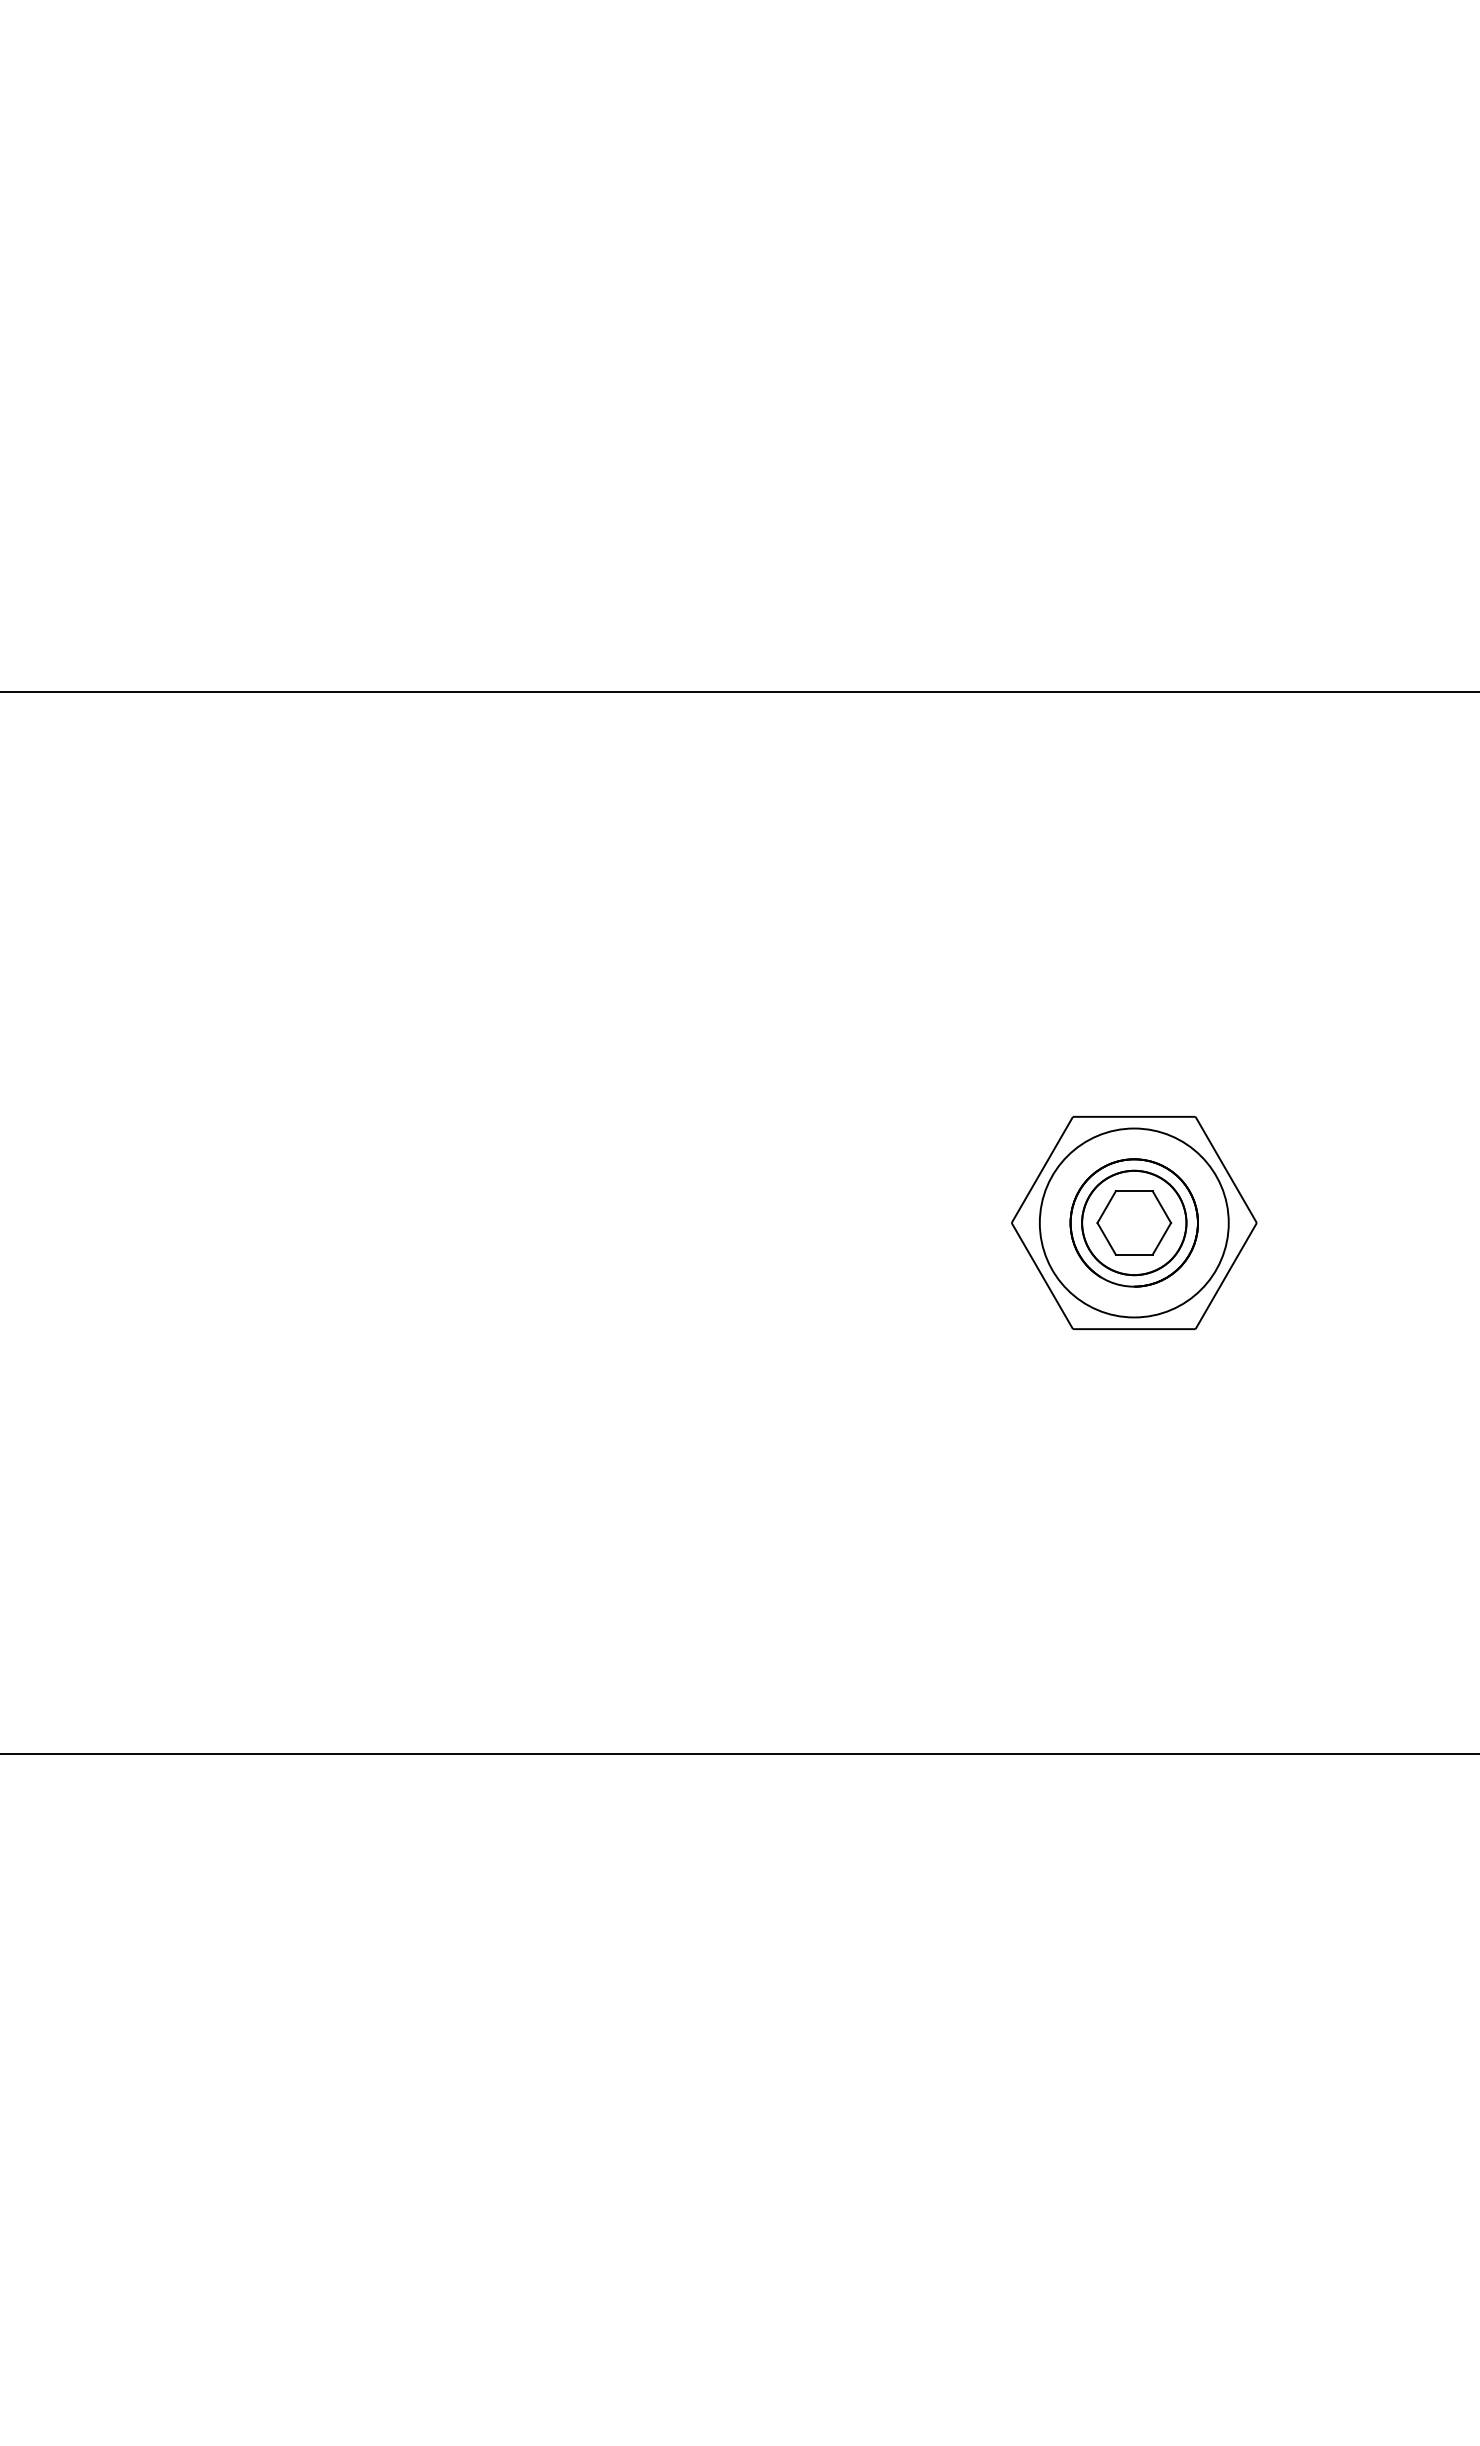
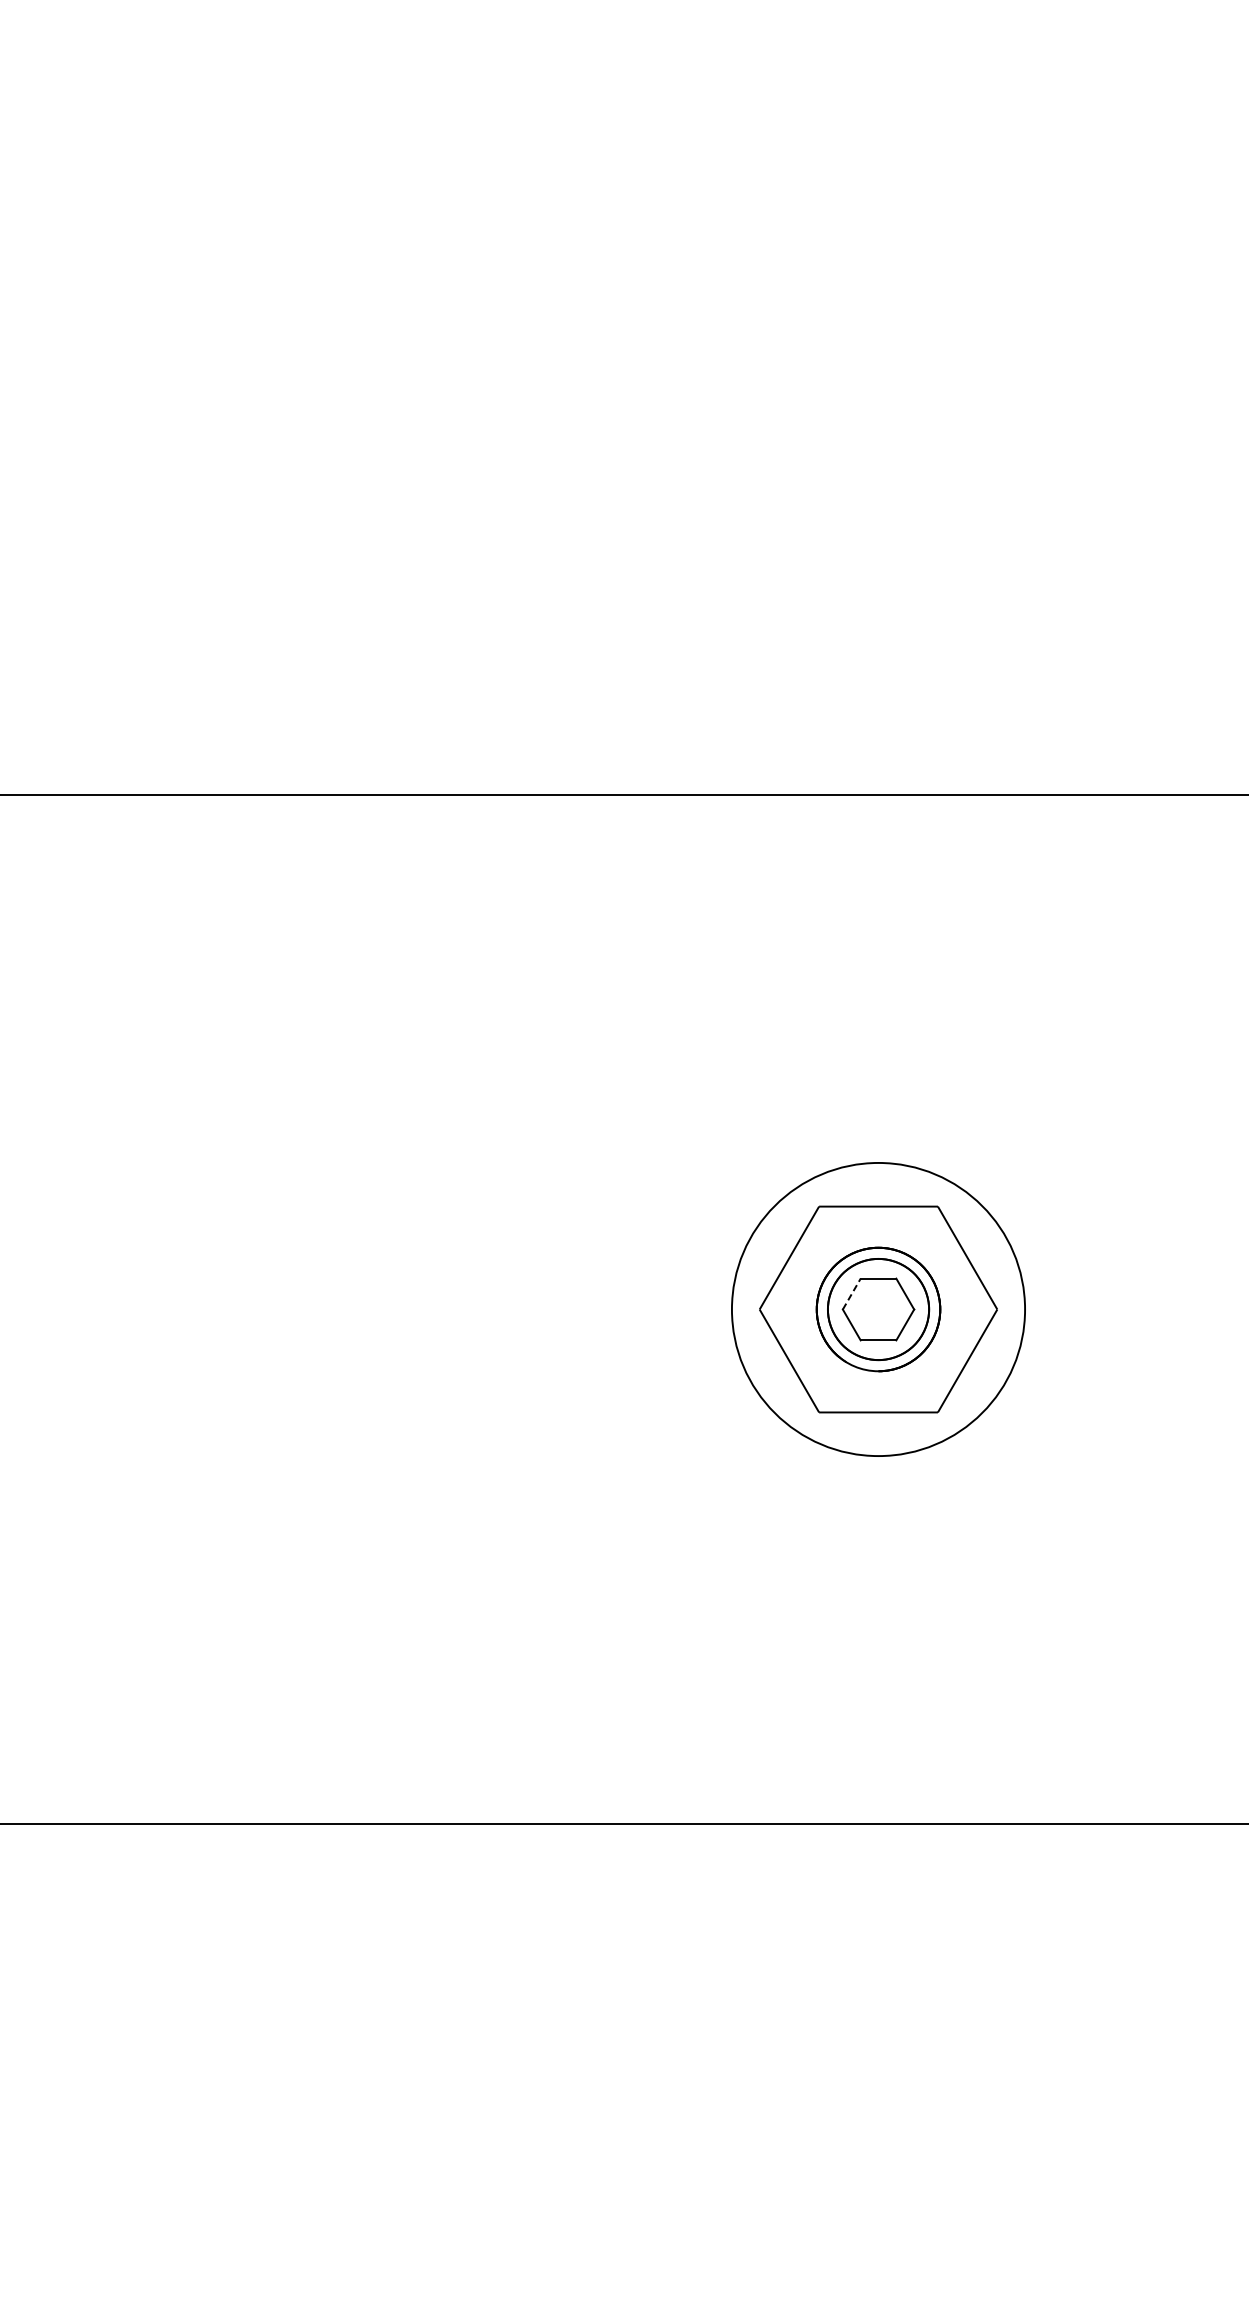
line: (1106, 1206) -> (851, 1293), solid -> dashed
circle: (1133, 1222) -> (877, 1309), size x1.6

